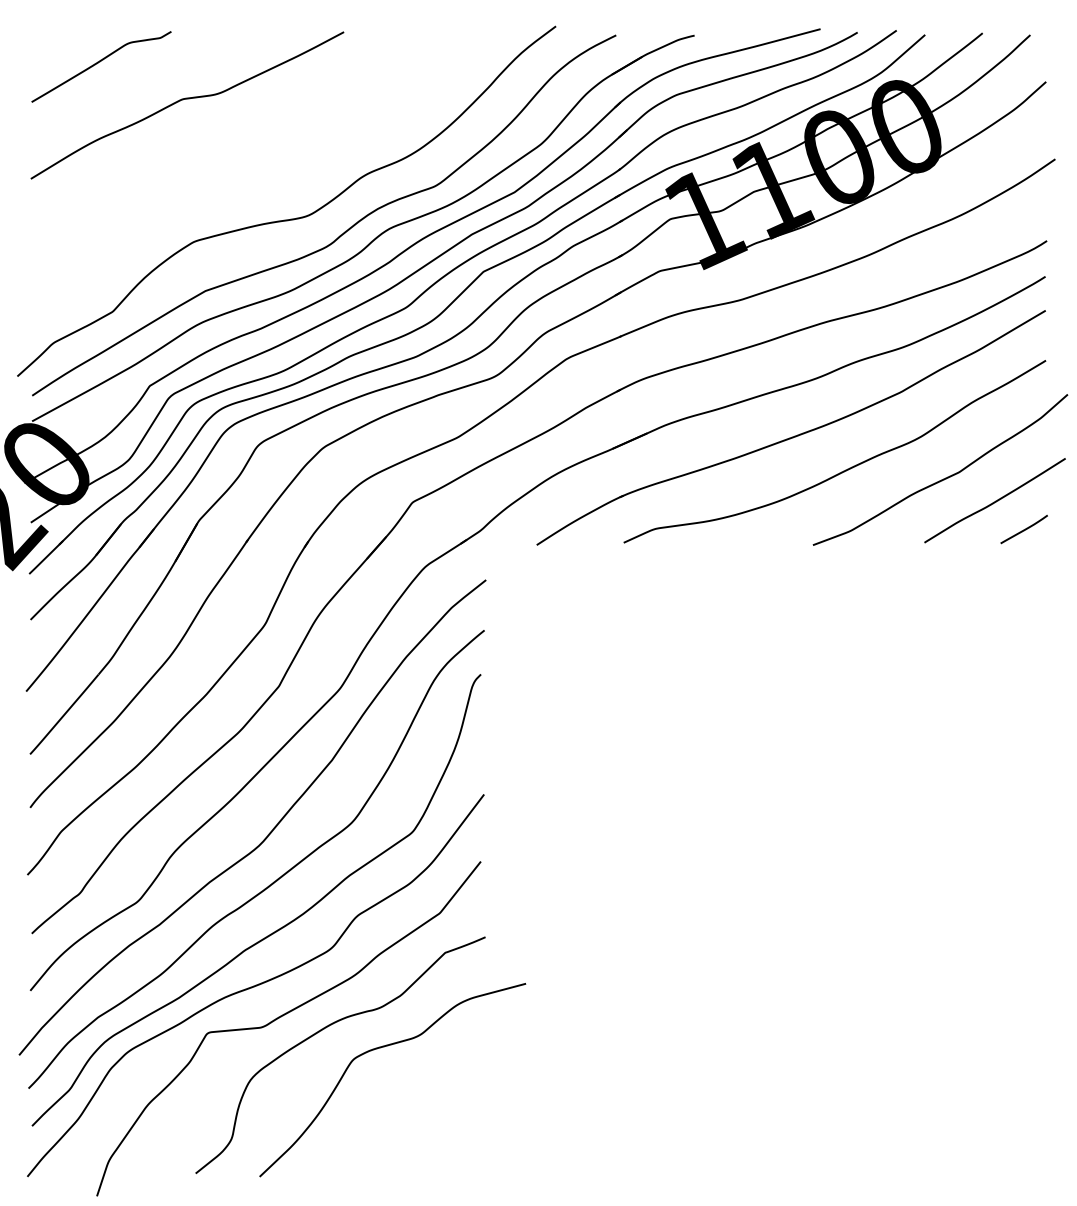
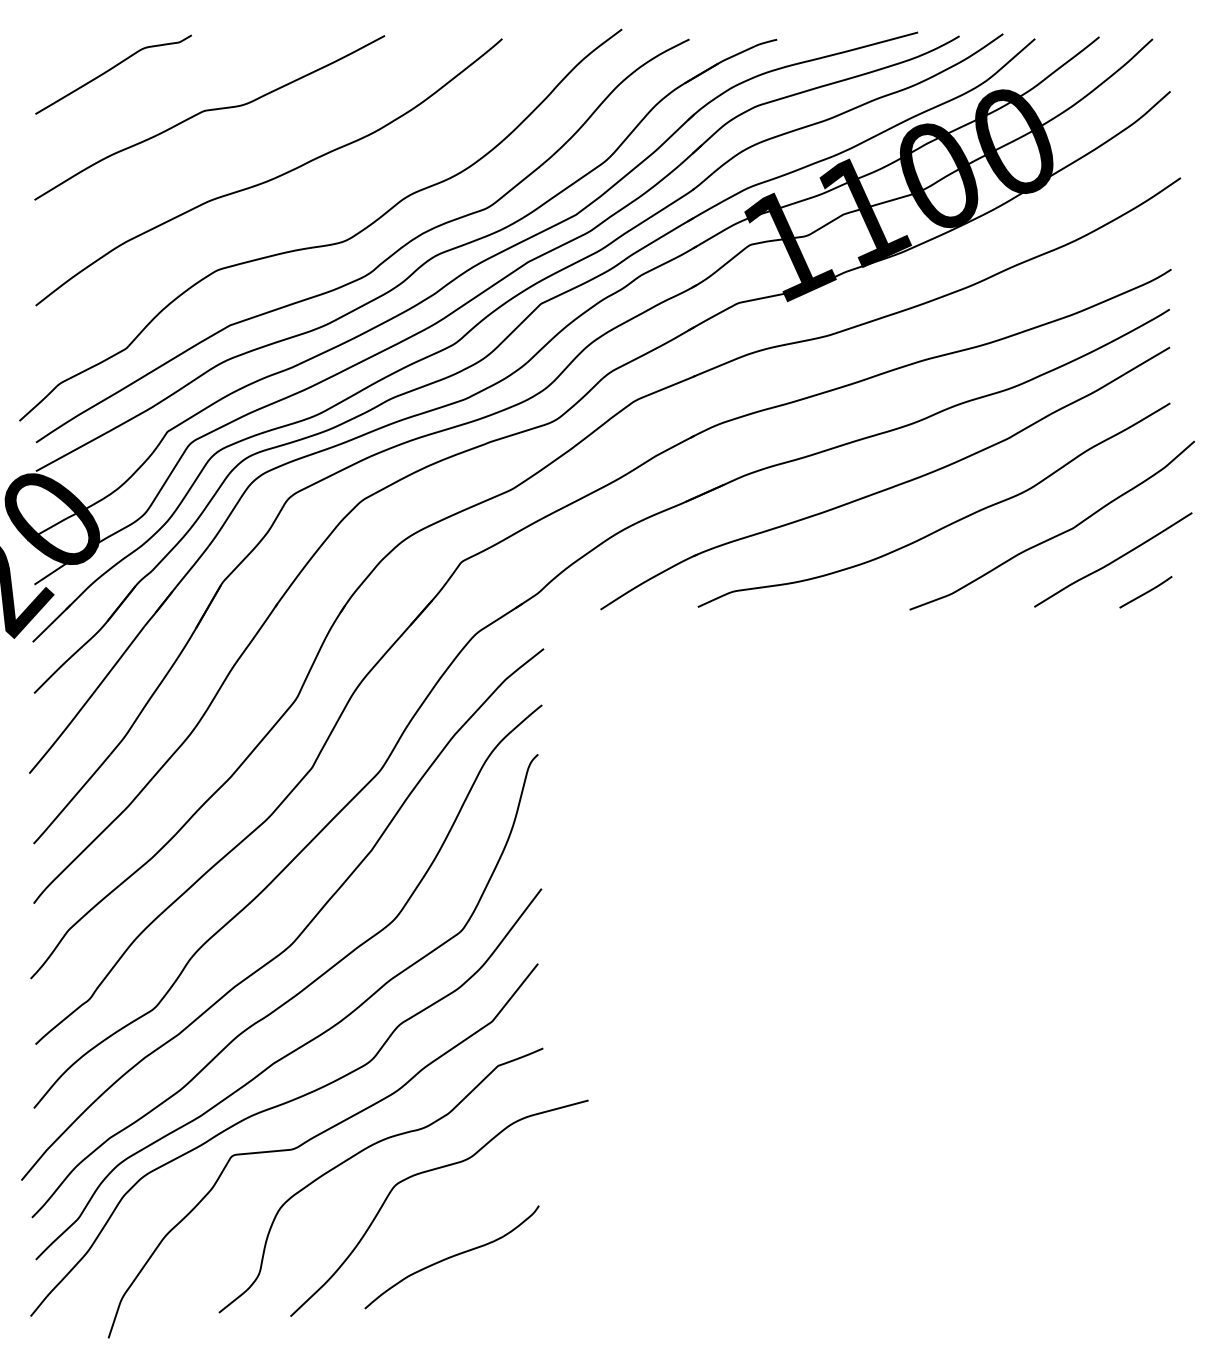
curve: (242, 159) -> (271, 178), added
curve: (403, 1124) -> (451, 1257), added

